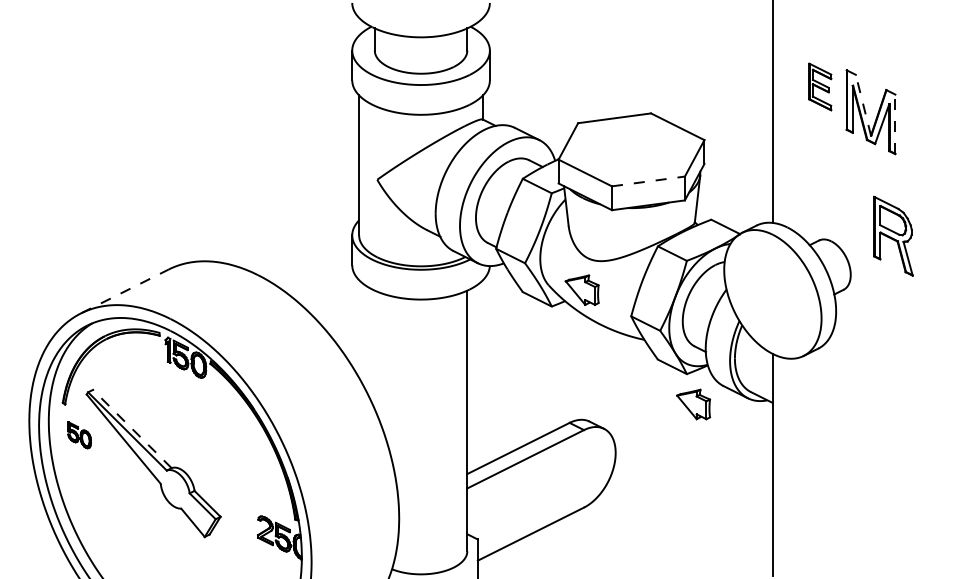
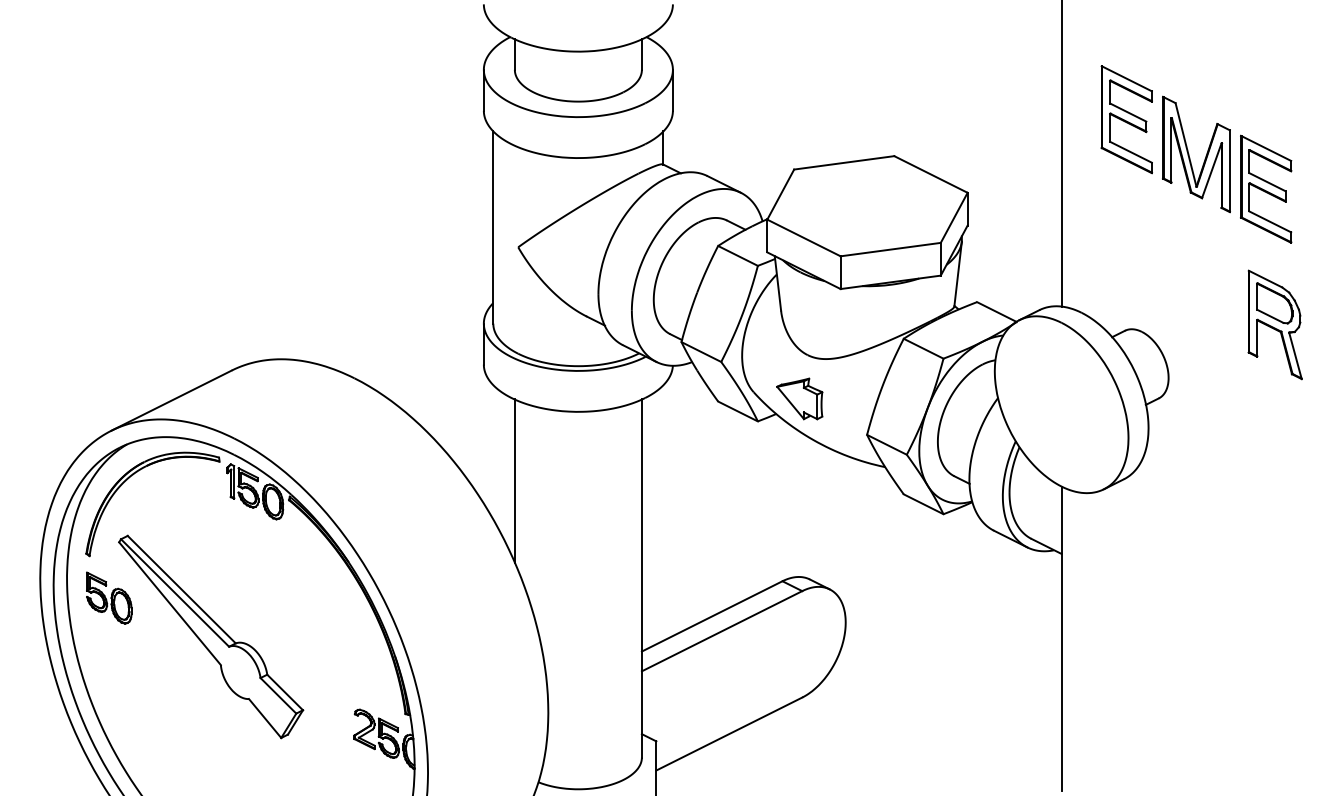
part: (820, 86) -> (1126, 119), size x1.67
line: (863, 104) -> (1185, 144), dashed -> solid
line: (895, 124) -> (1229, 171), dashed -> solid
part: (922, 136) -> (1266, 188), added
line: (648, 181) -> (890, 249), dashed -> solid
part: (892, 235) -> (1274, 324), moved
line: (125, 291) -> (172, 400), dashed -> solid
line: (374, 349) -> (514, 480), added
part: (693, 404) -> (952, 555), removed
line: (132, 428) -> (181, 589), dashed -> solid
part: (79, 434) -> (109, 597), size x1.43

